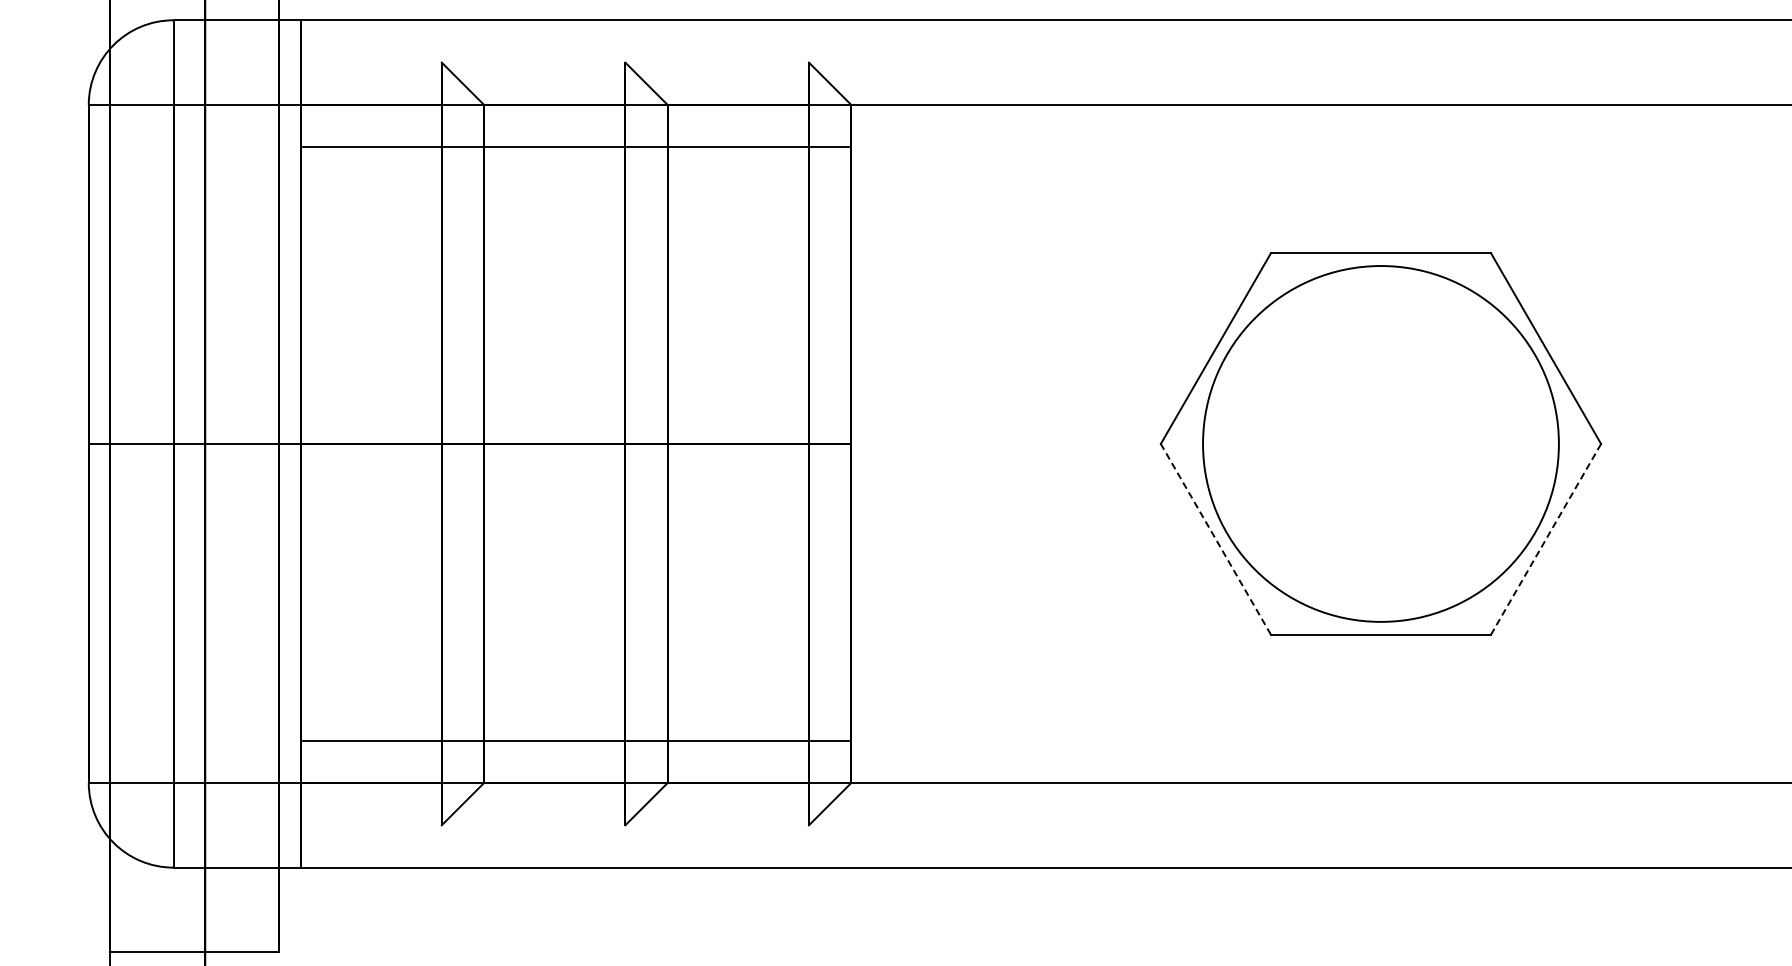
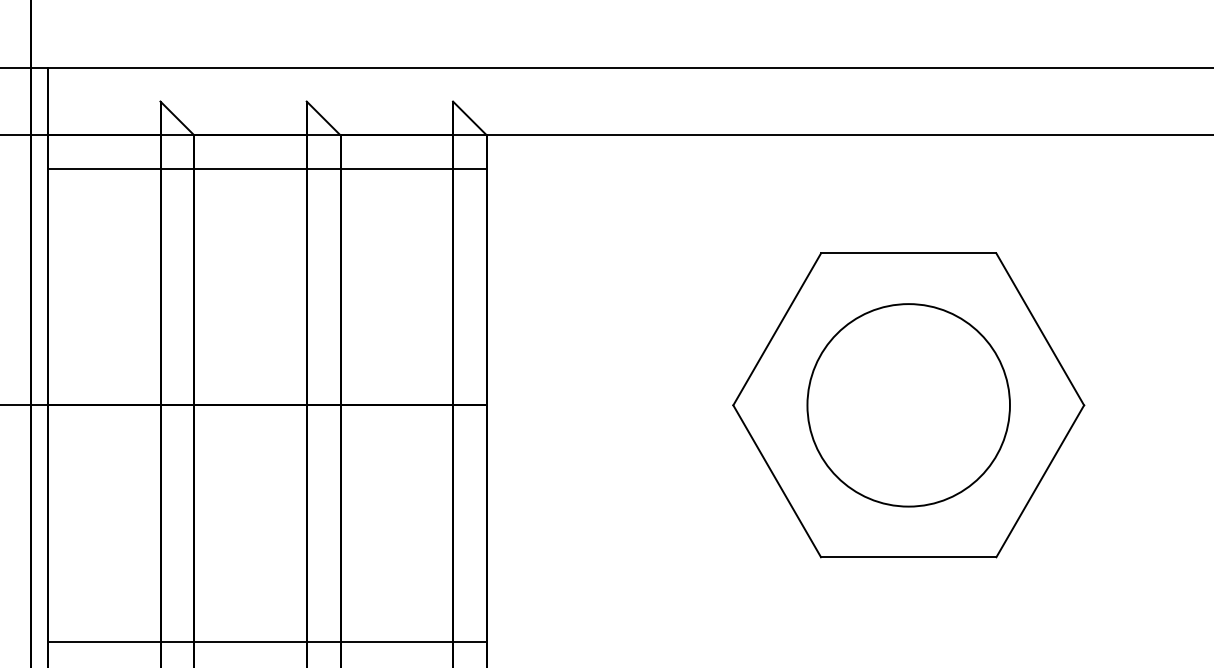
circle: (1380, 443) -> (908, 404), size x0.71
line: (1215, 538) -> (776, 480), dashed -> solid
line: (1545, 539) -> (1039, 481), dashed -> solid

